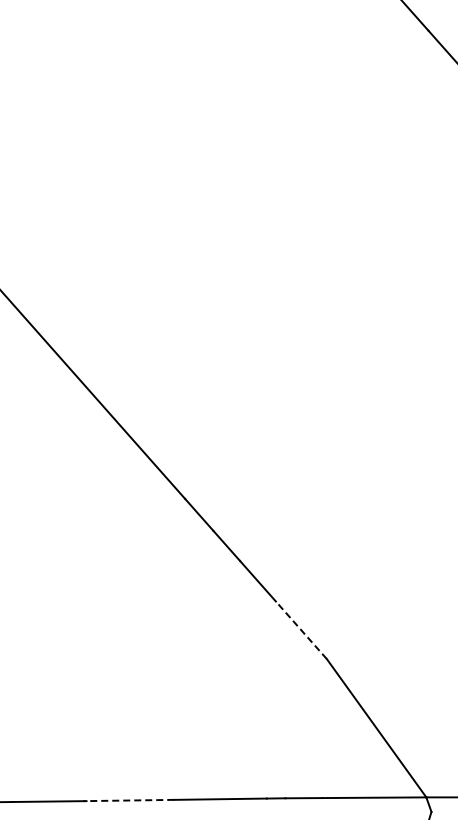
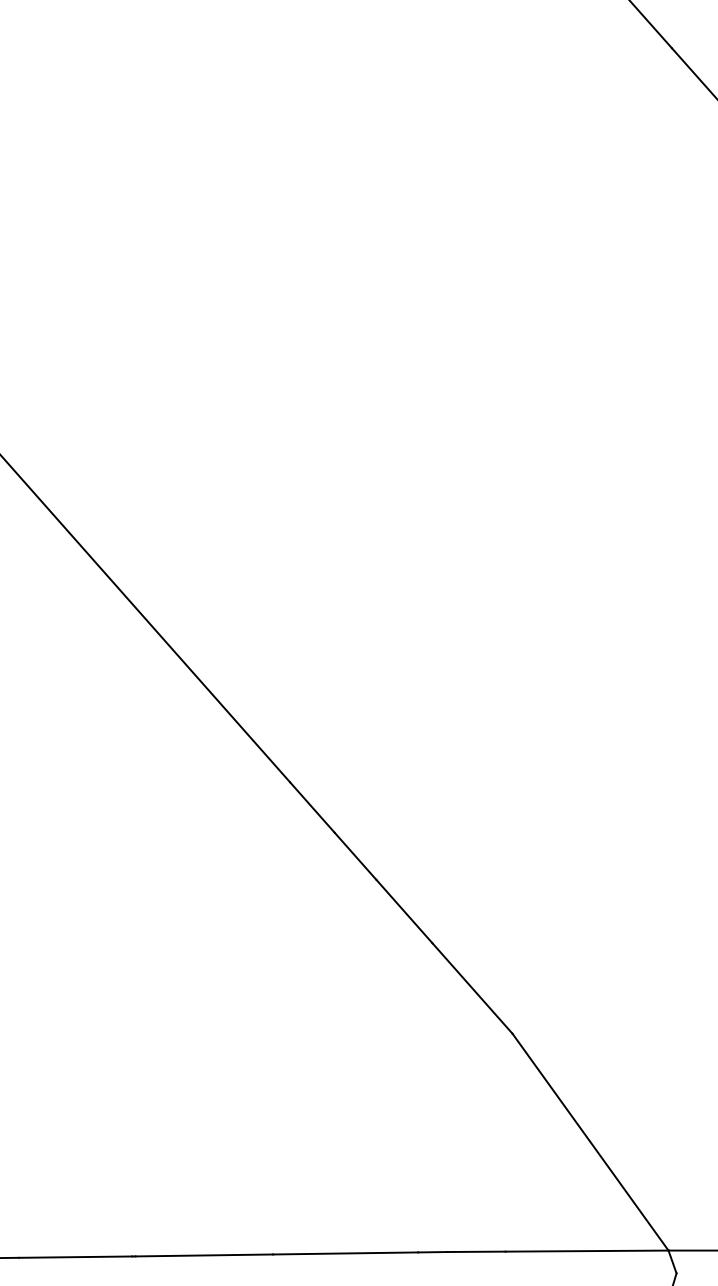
line: (301, 629) -> (472, 987), dashed -> solid
line: (130, 800) -> (204, 1255), dashed -> solid

